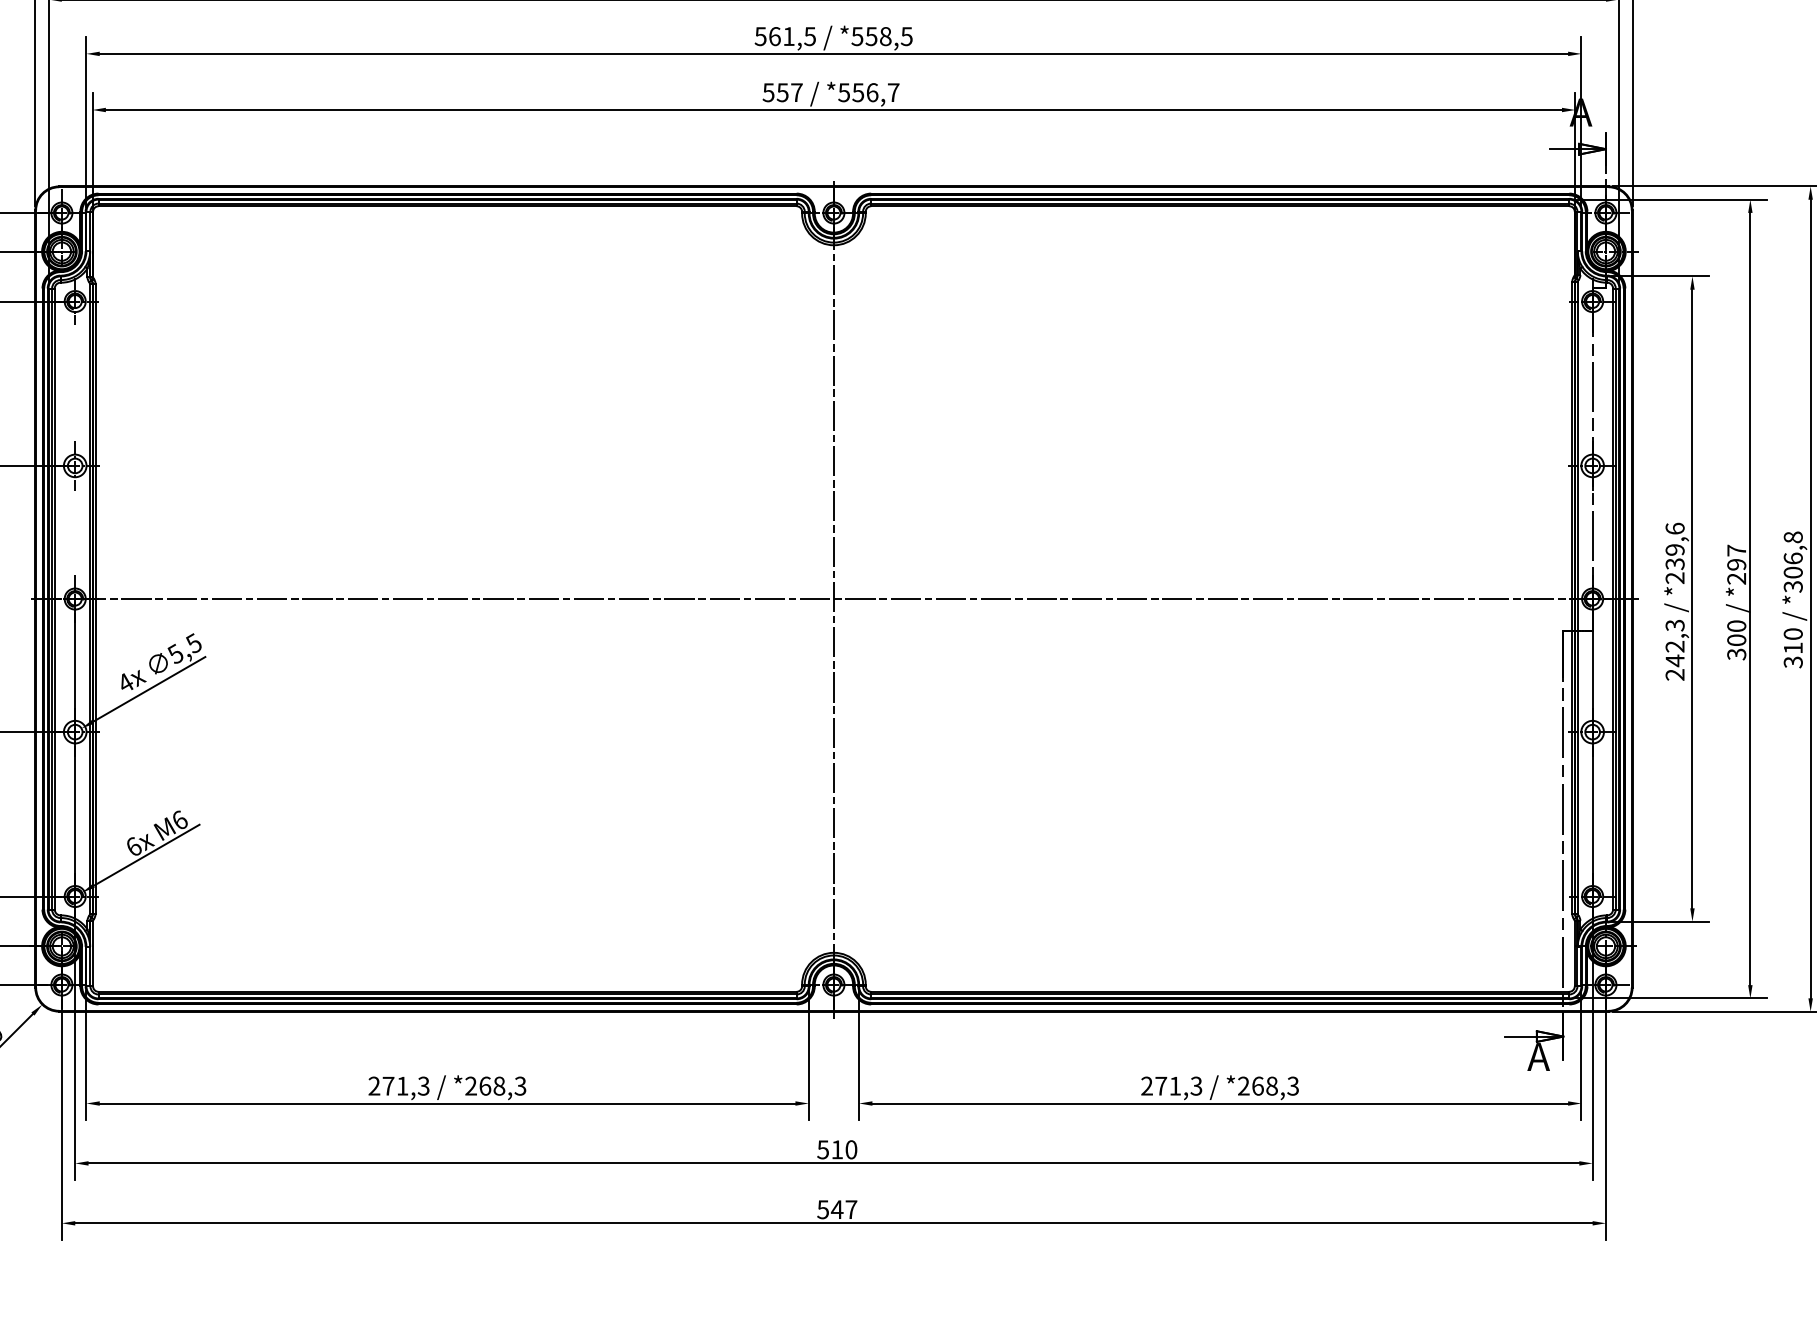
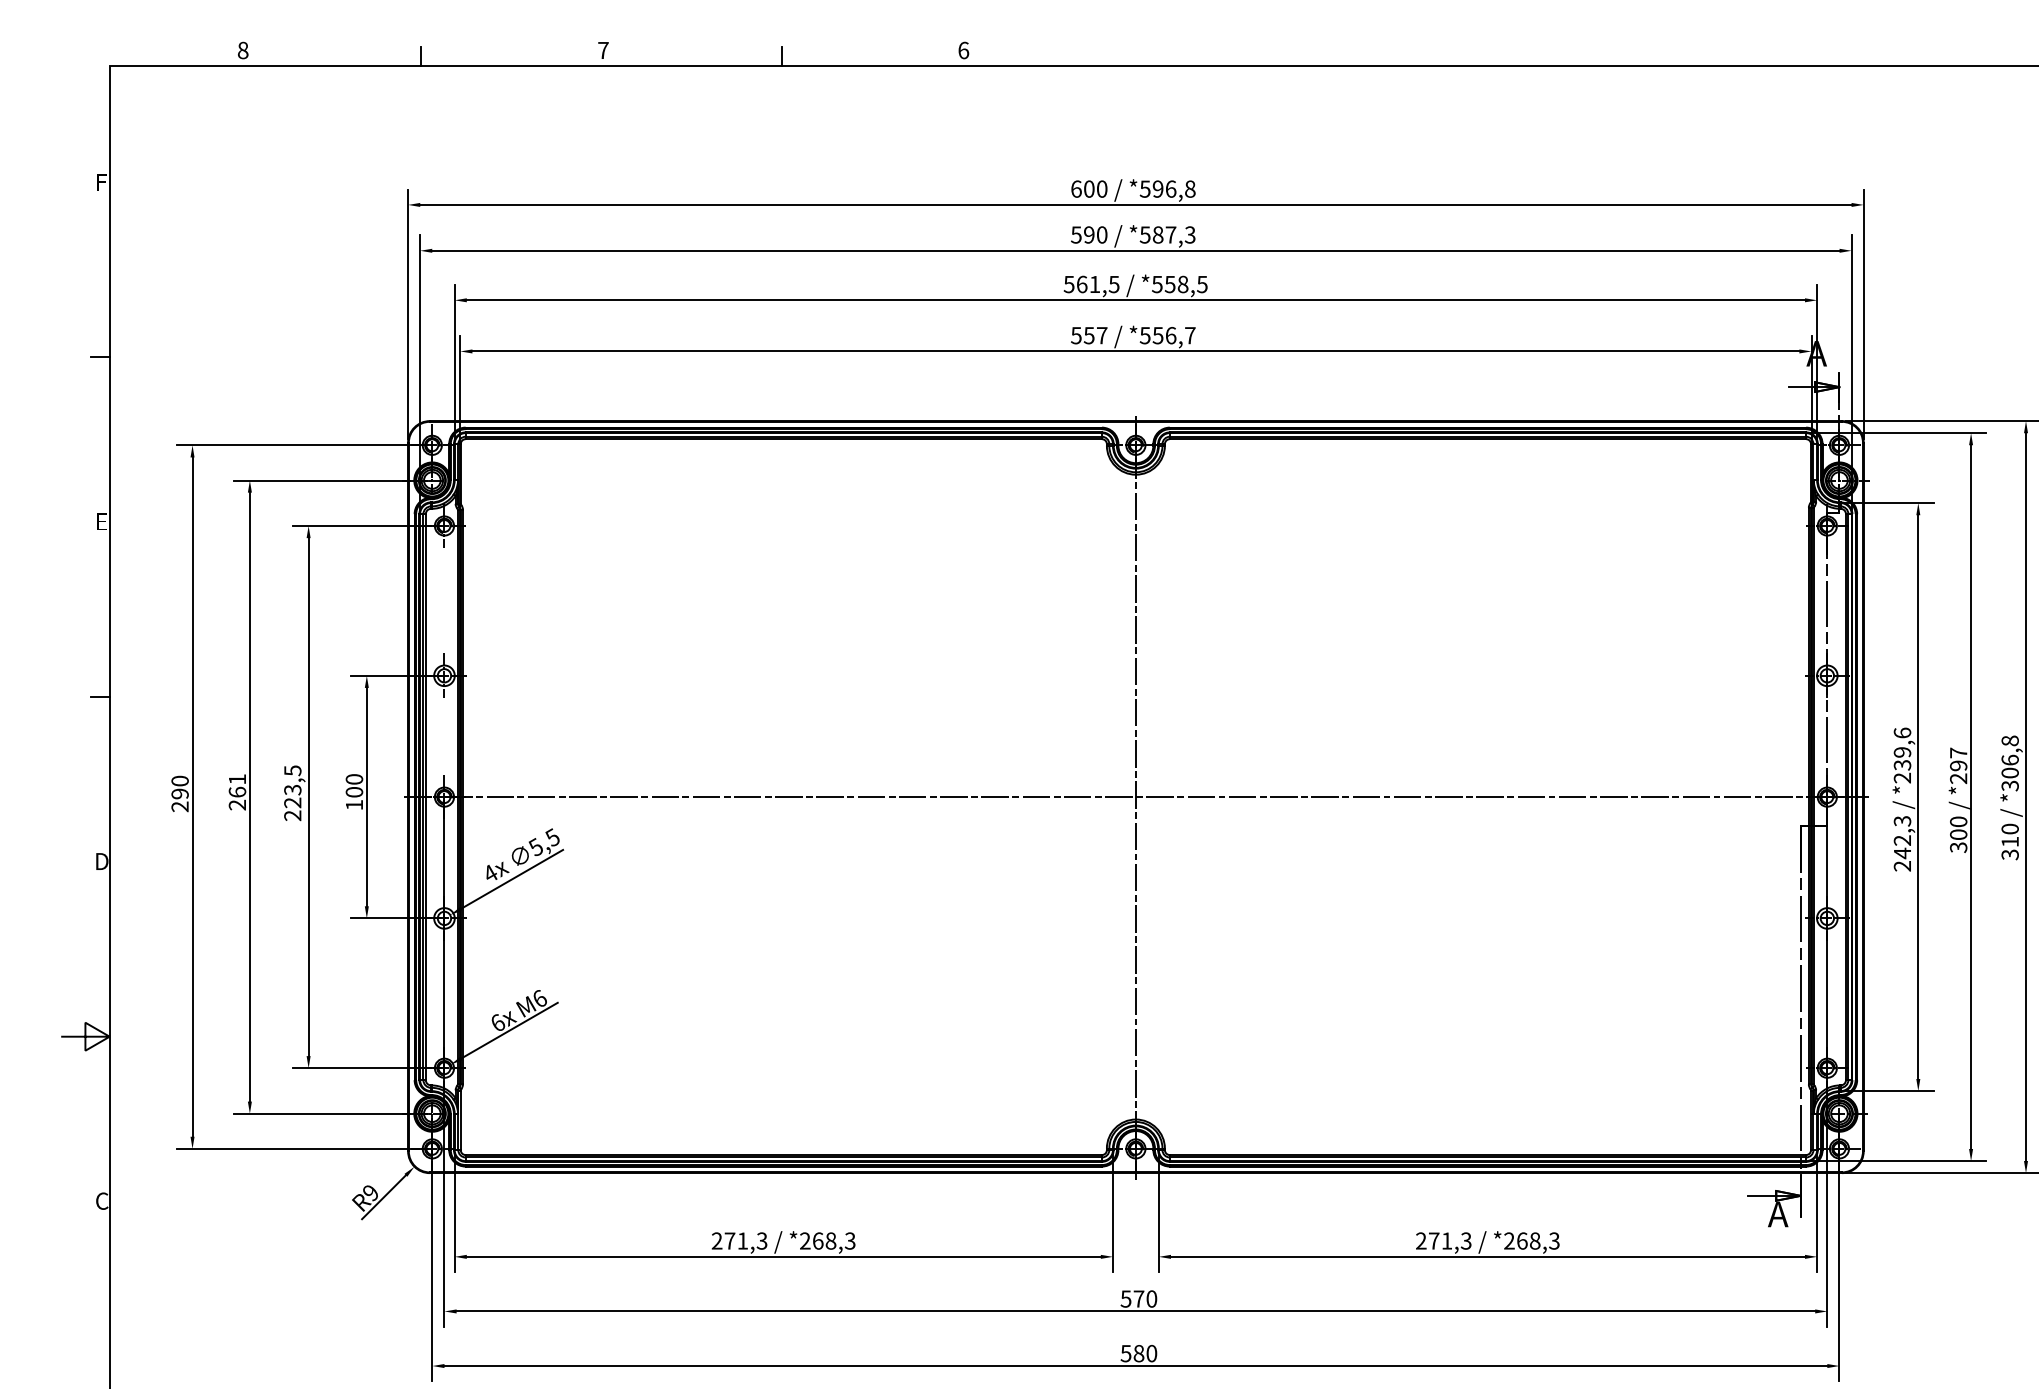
text: (836, 1149) -> (1138, 1298), 510 -> 570
text: (844, 1209) -> (1145, 1353), 547 -> 580

